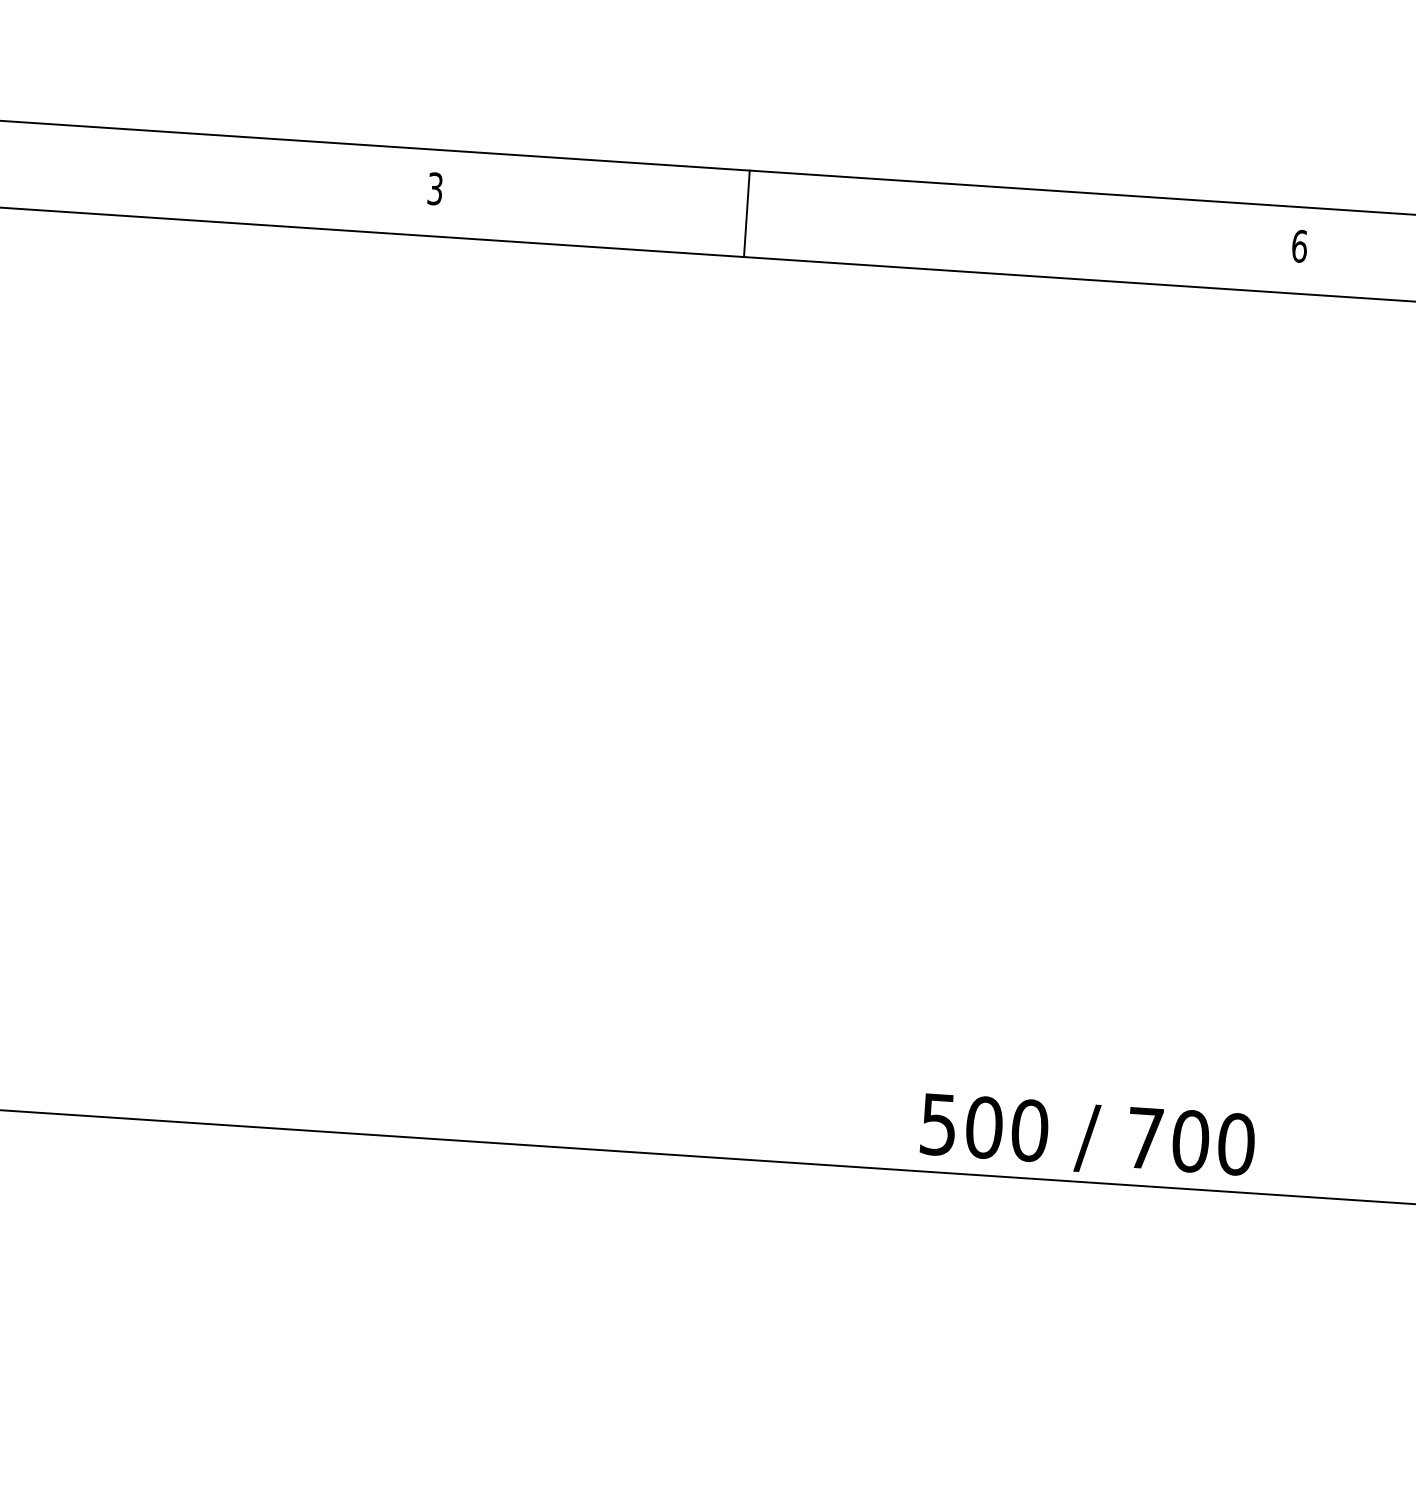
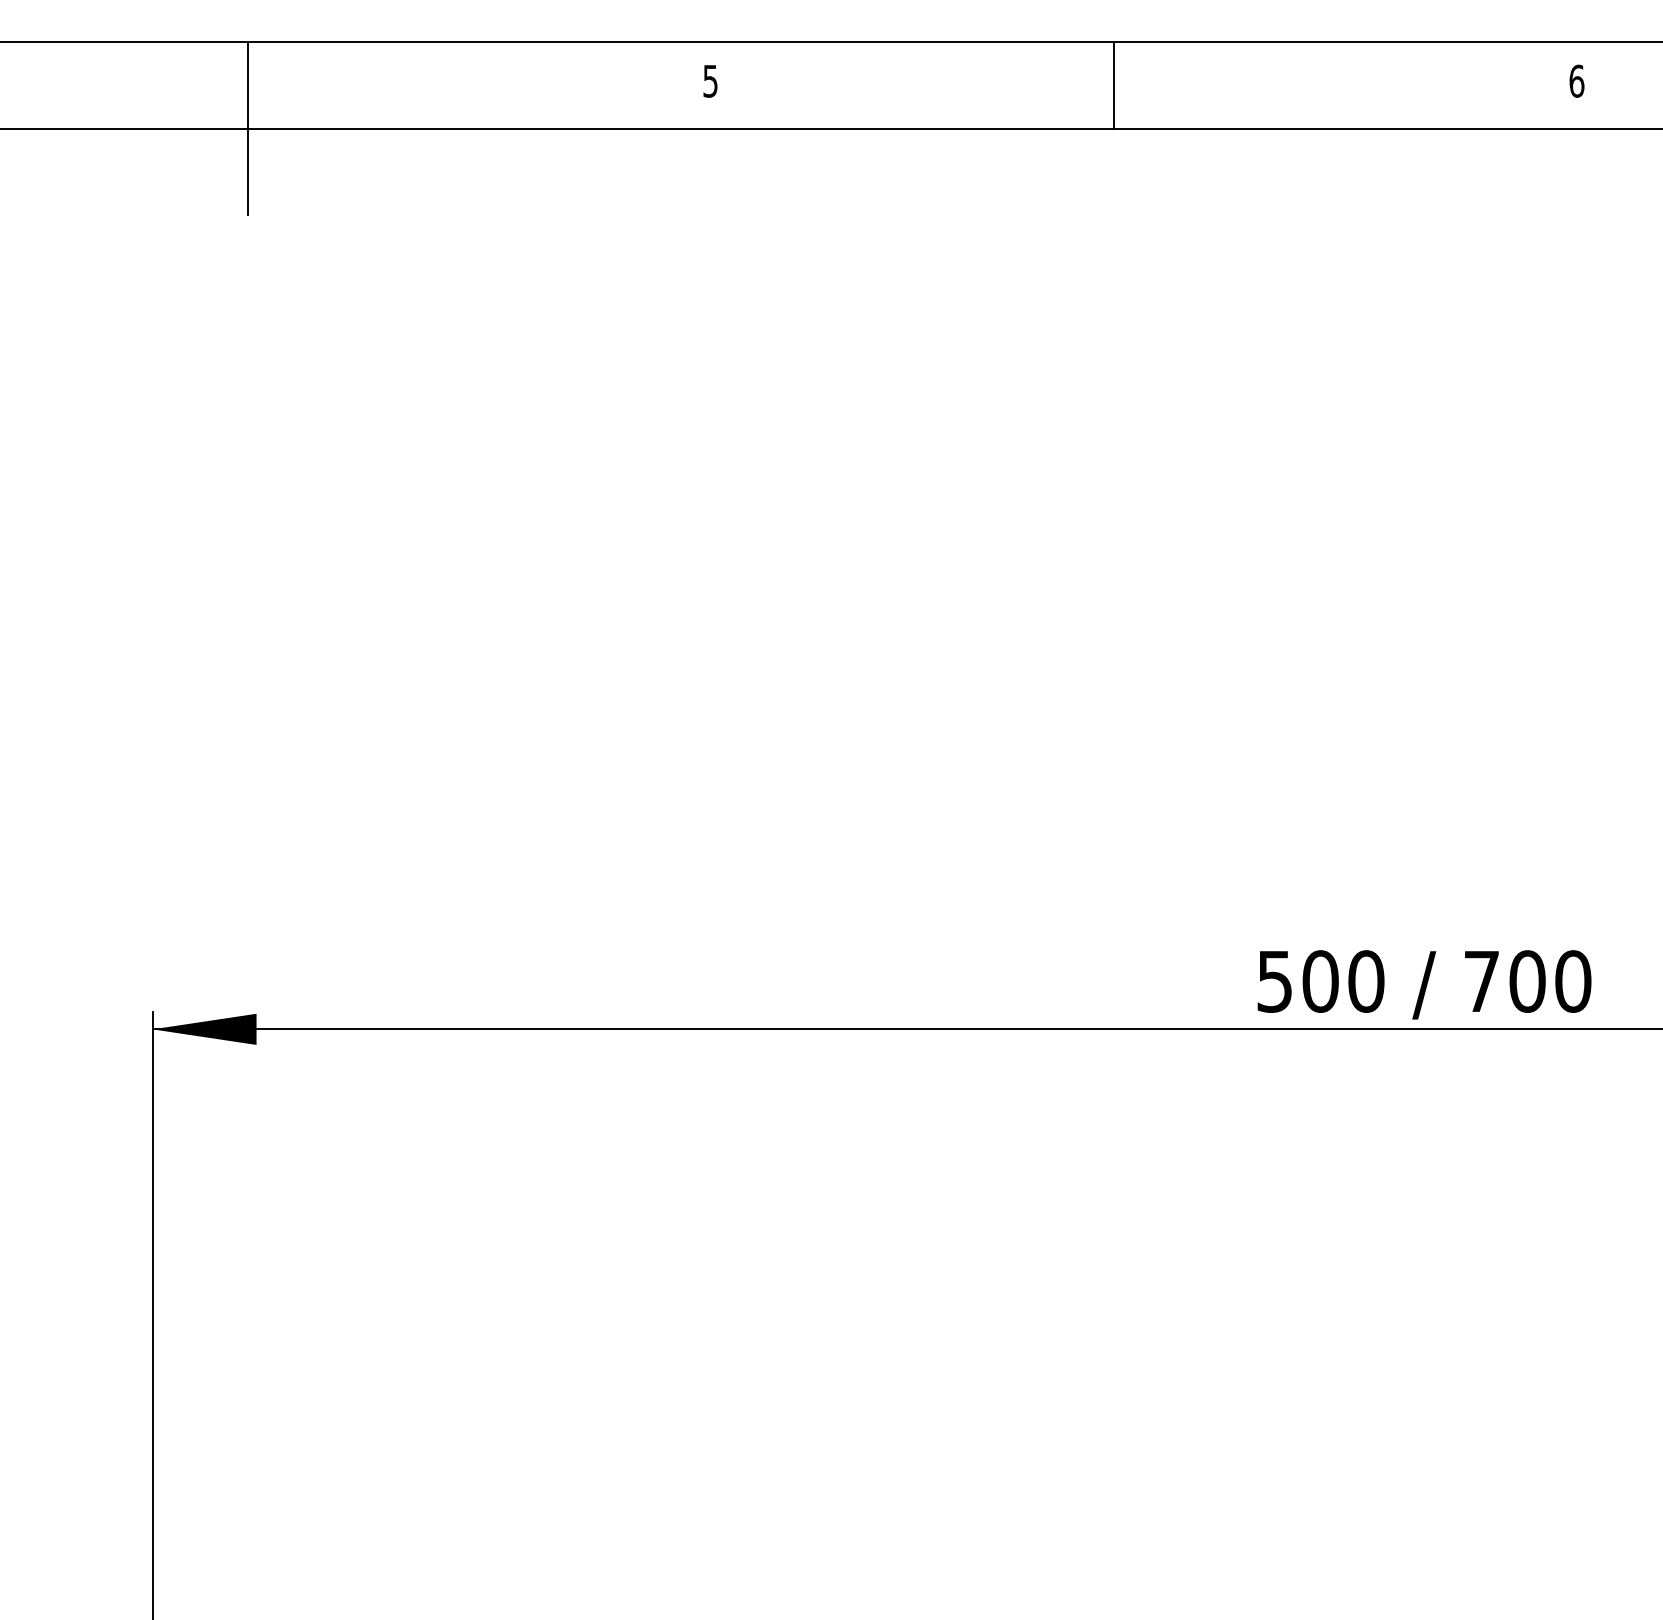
text: (435, 188) -> (710, 80), 3 -> 5
line: (747, 213) -> (1114, 85), moved

